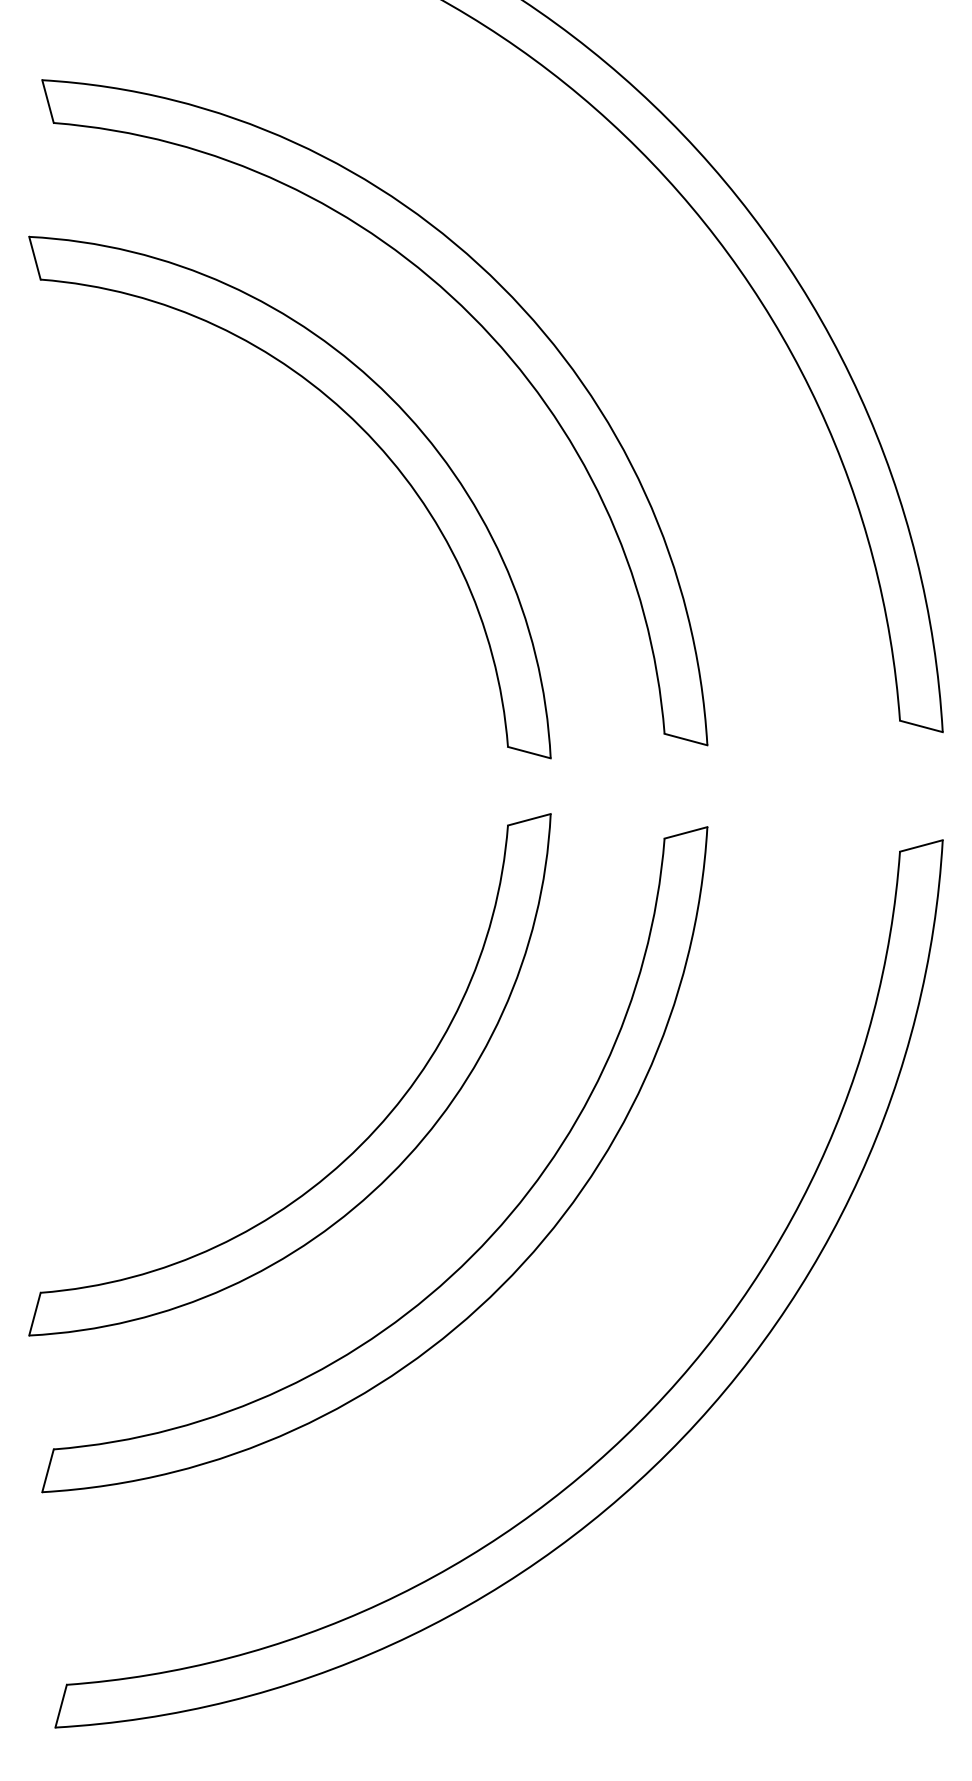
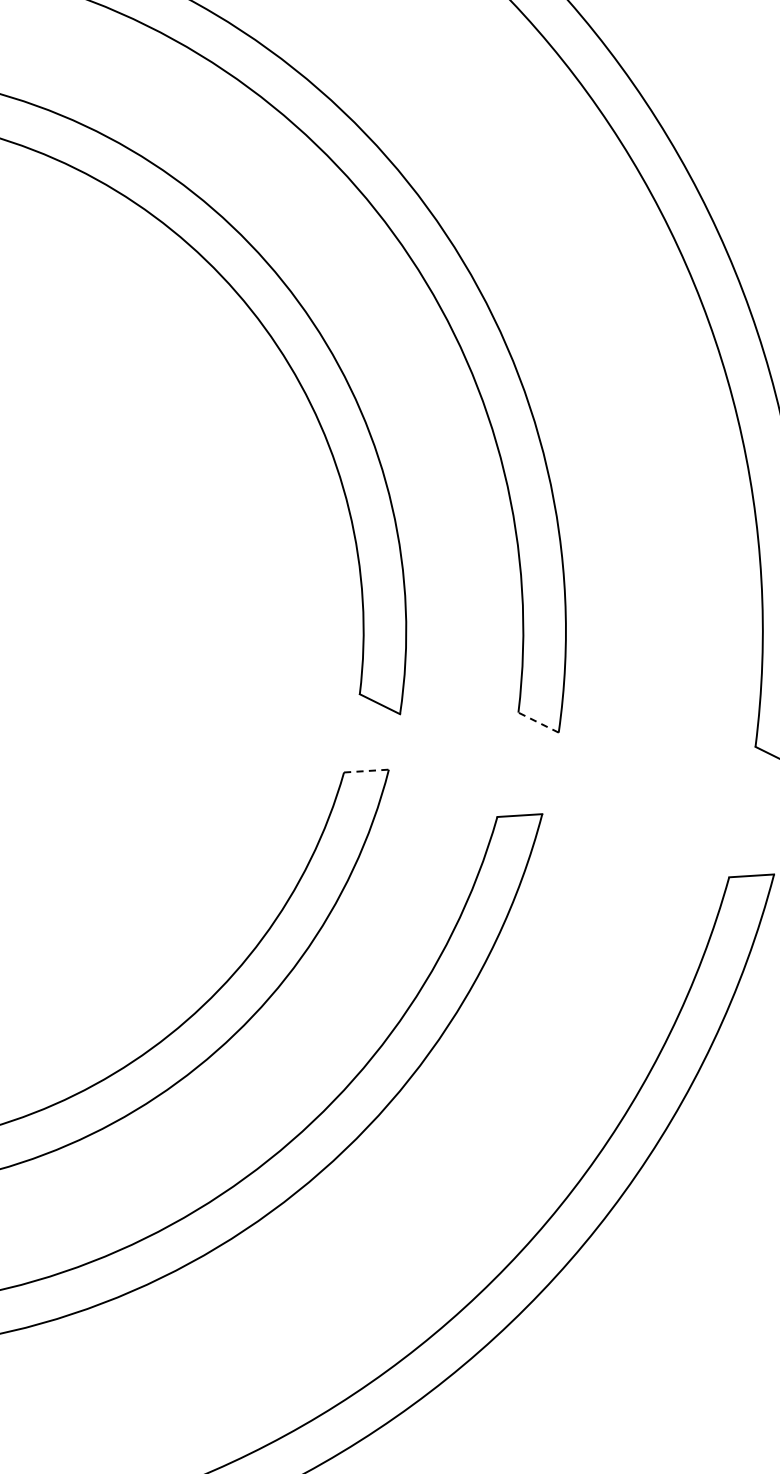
line: (685, 739) -> (538, 722), solid -> dashed
line: (529, 819) -> (366, 770), solid -> dashed

